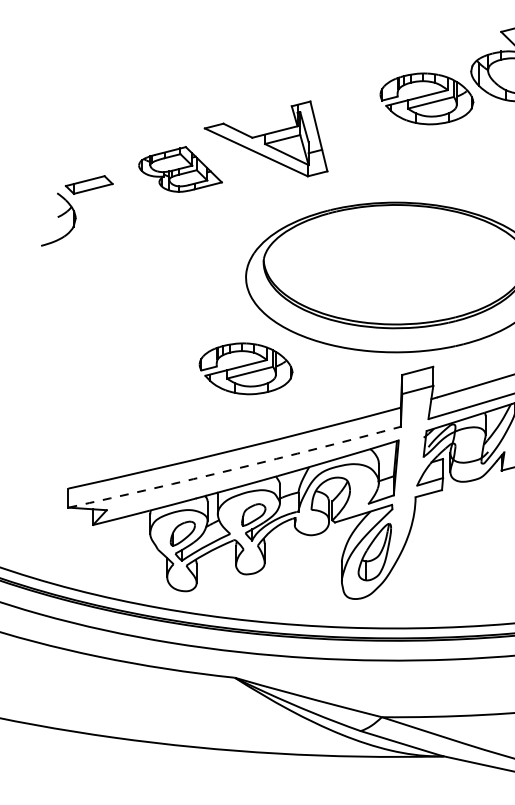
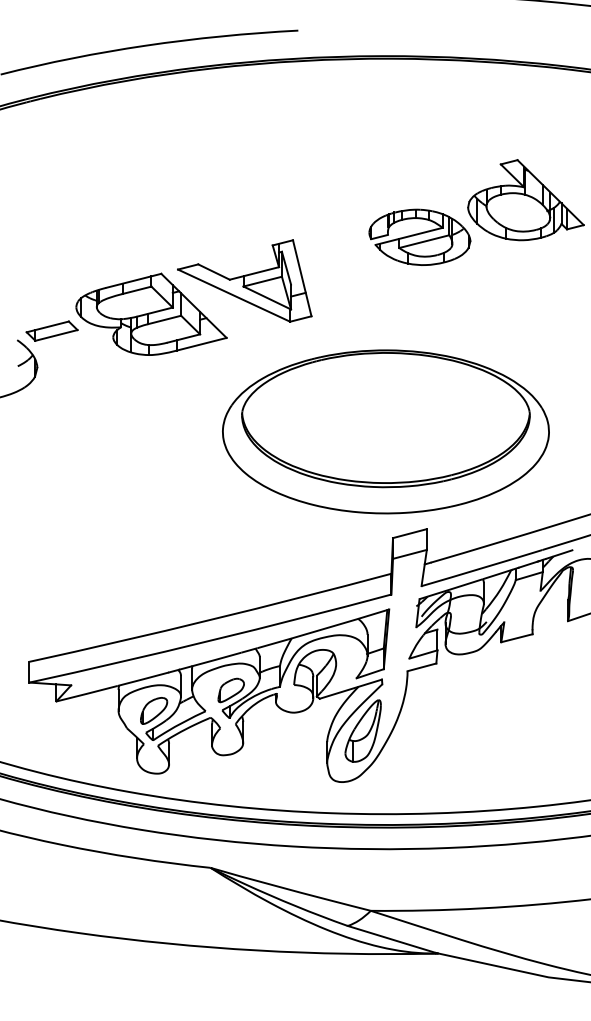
part: (180, 168) -> (151, 313), size x1.67
part: (245, 368) -> (222, 530), removed
arc: (234, 469) -> (210, 640), dashed -> solid

